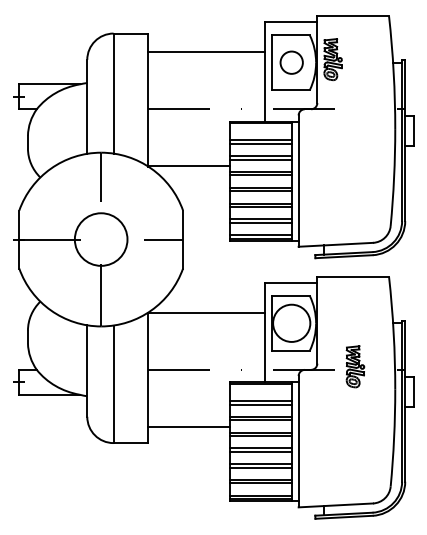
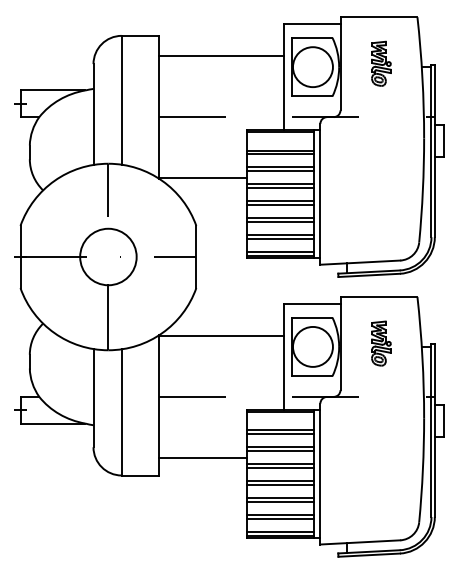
part: (333, 59) -> (381, 63), moved
circle: (291, 63) -> (312, 67), size x1.67
part: (355, 366) -> (381, 343), moved

